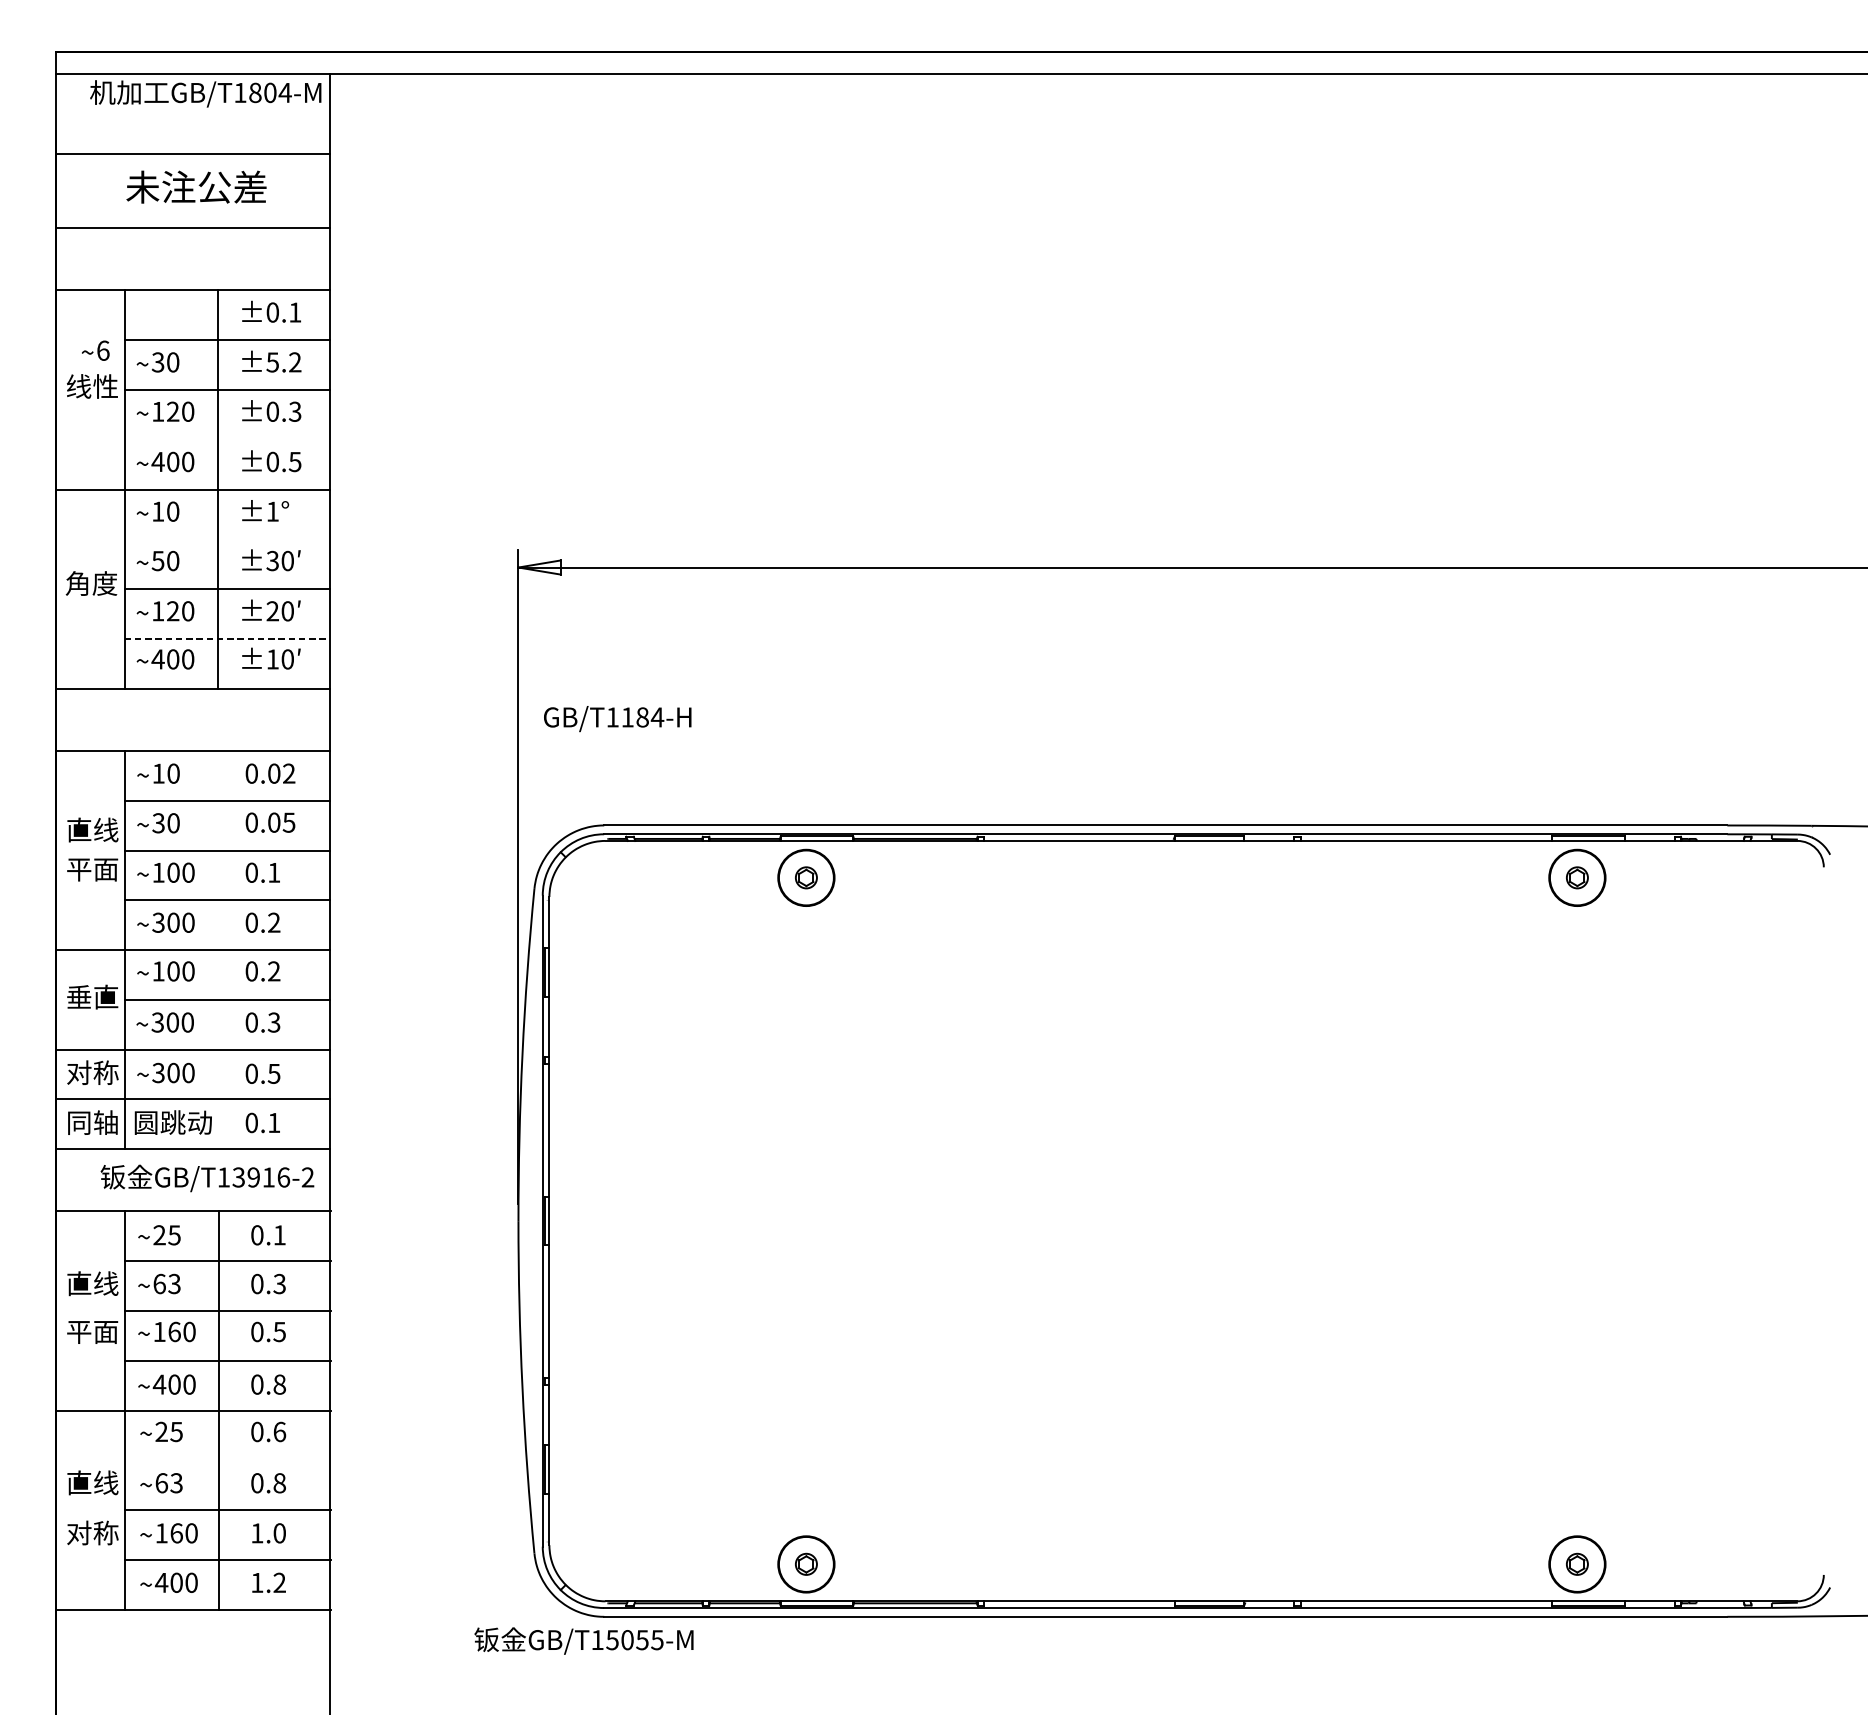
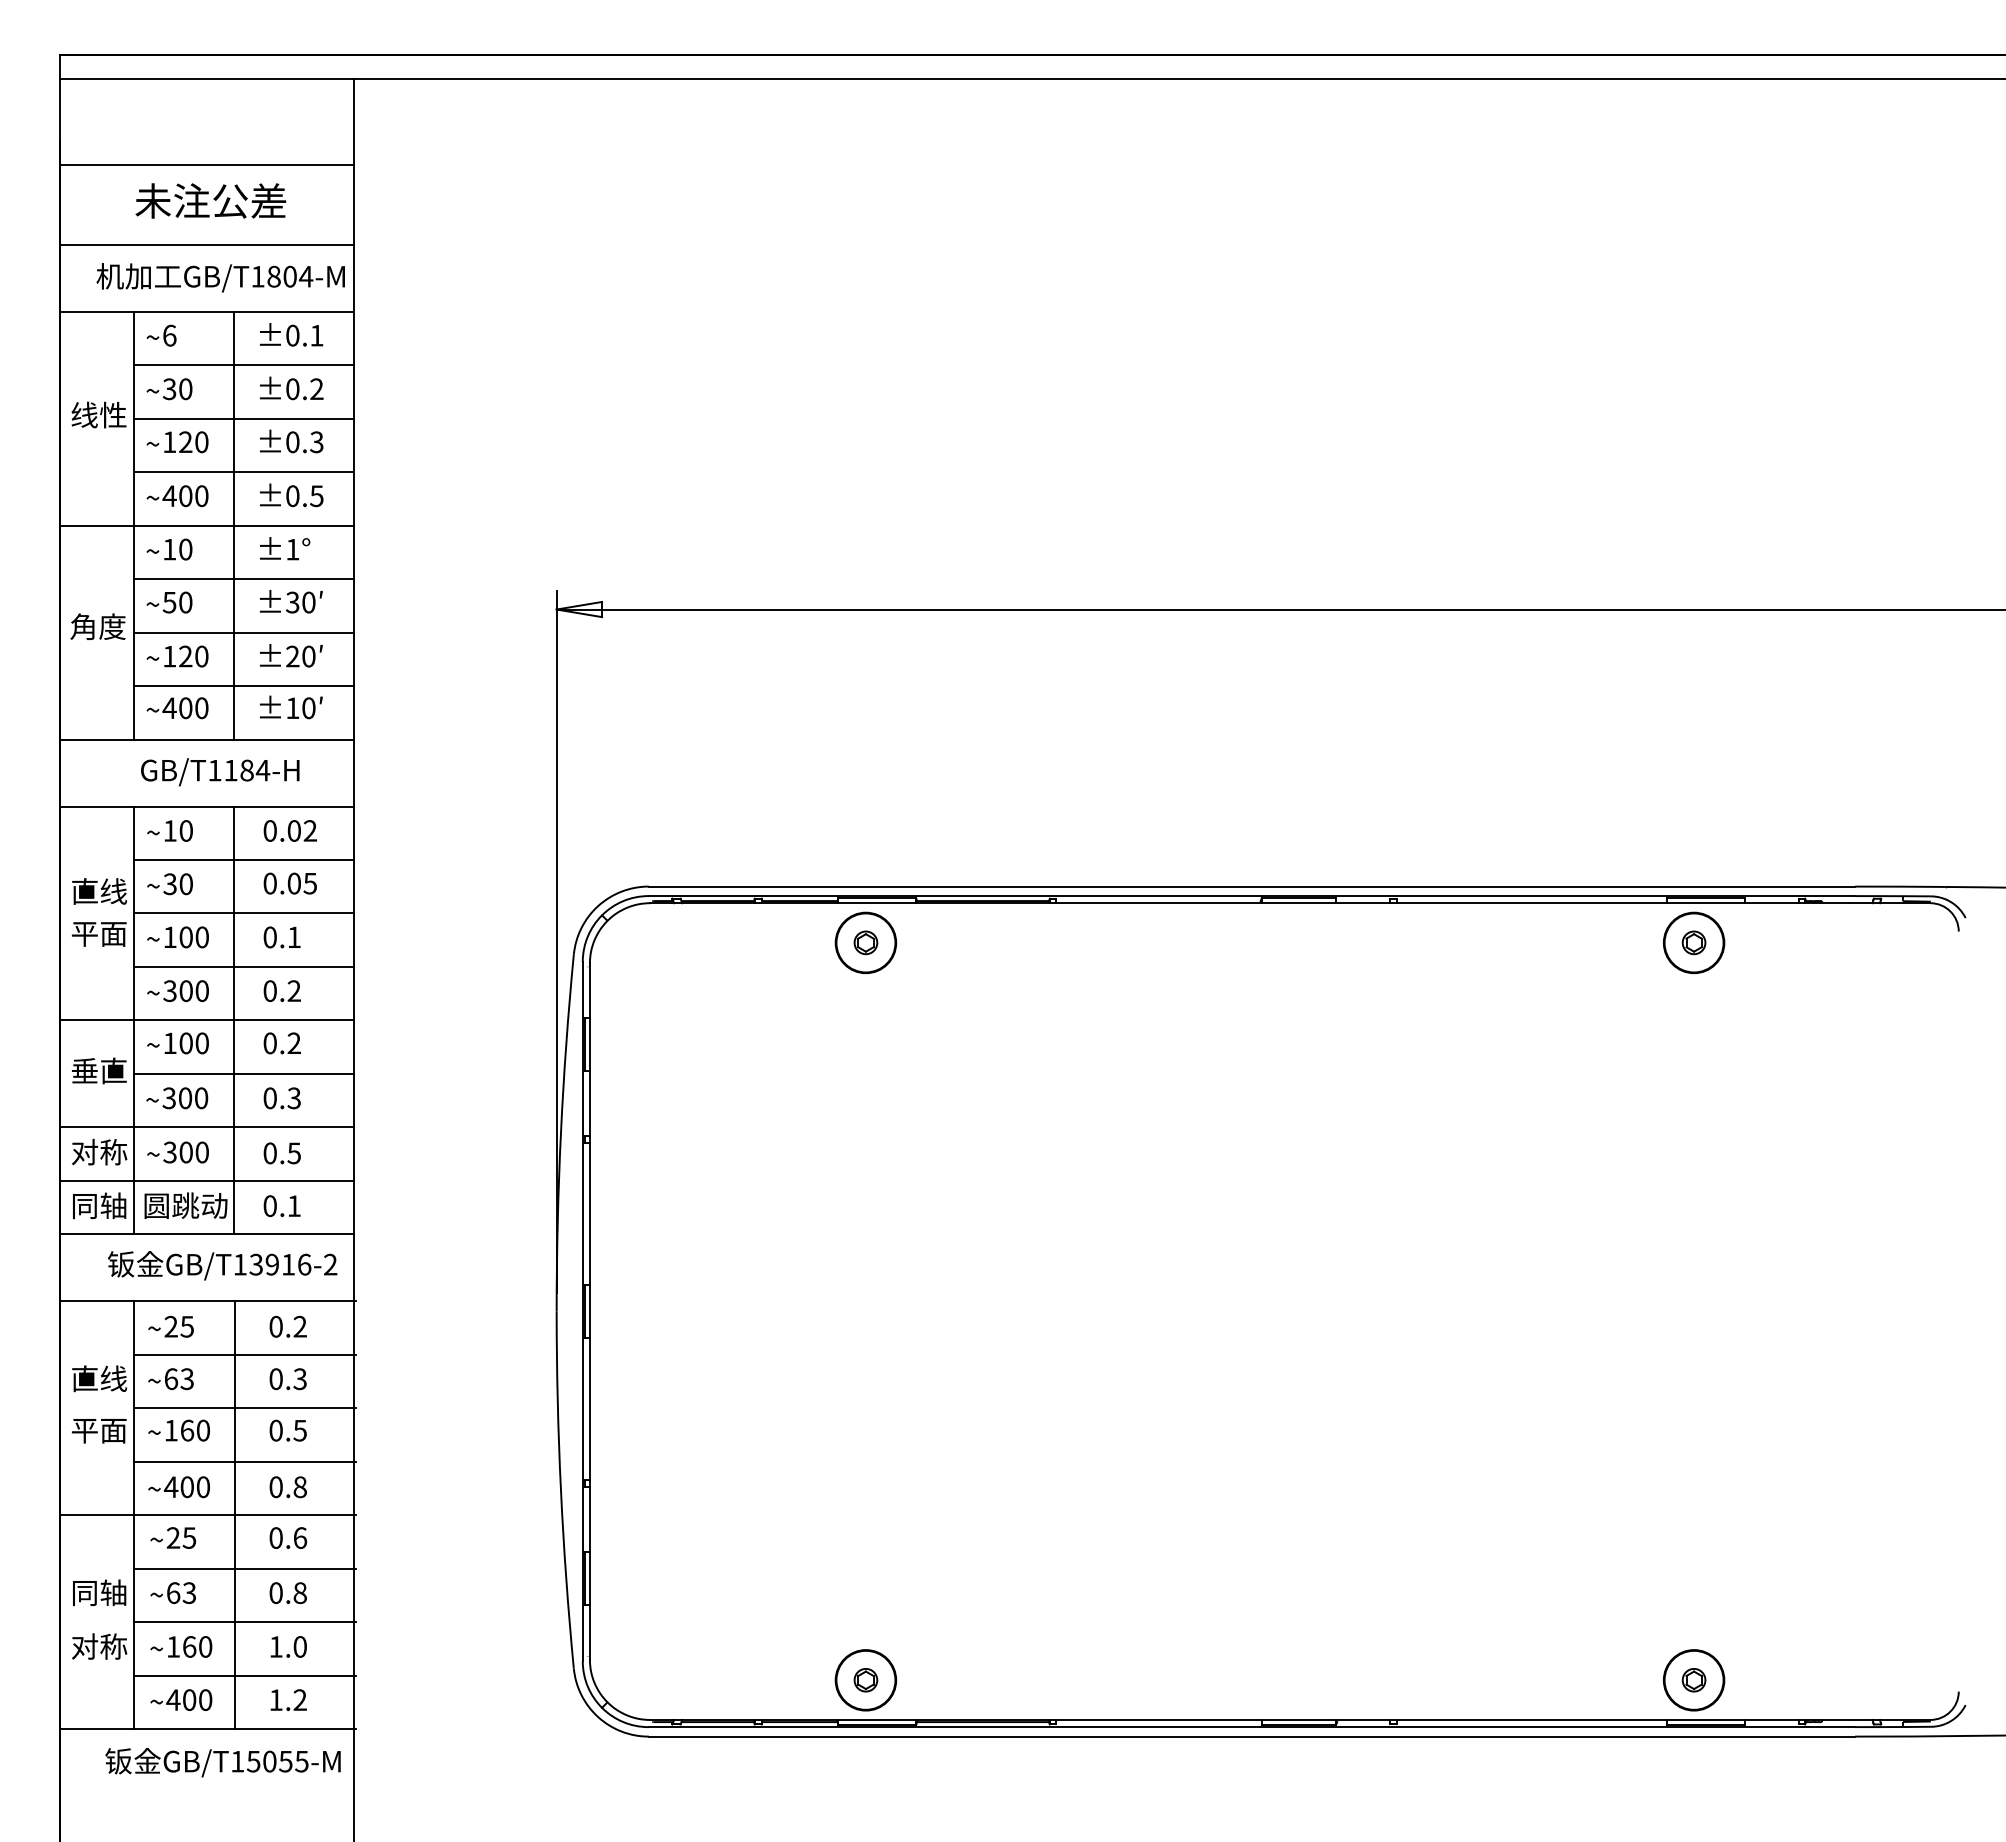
text: (205, 93) -> (220, 277), moved
text: (95, 350) -> (161, 335), moved
text: (272, 362) -> (292, 389), ±5.2 -> ±0.2
line: (226, 439) -> (243, 472), added
line: (226, 539) -> (243, 579), added
line: (227, 639) -> (244, 686), dashed -> solid
text: (617, 719) -> (220, 772), moved
line: (217, 950) -> (233, 1020), added
text: (279, 1235) -> (299, 1326), 0.1 -> 0.2
line: (227, 1460) -> (244, 1568), added
text: (92, 1482) -> (99, 1592), 直线 -> 同轴
text: (583, 1640) -> (222, 1762), moved

